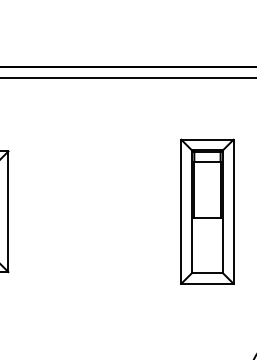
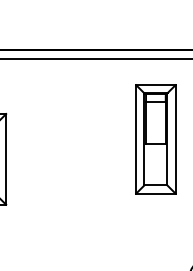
part: (206, 211) -> (155, 139), moved

